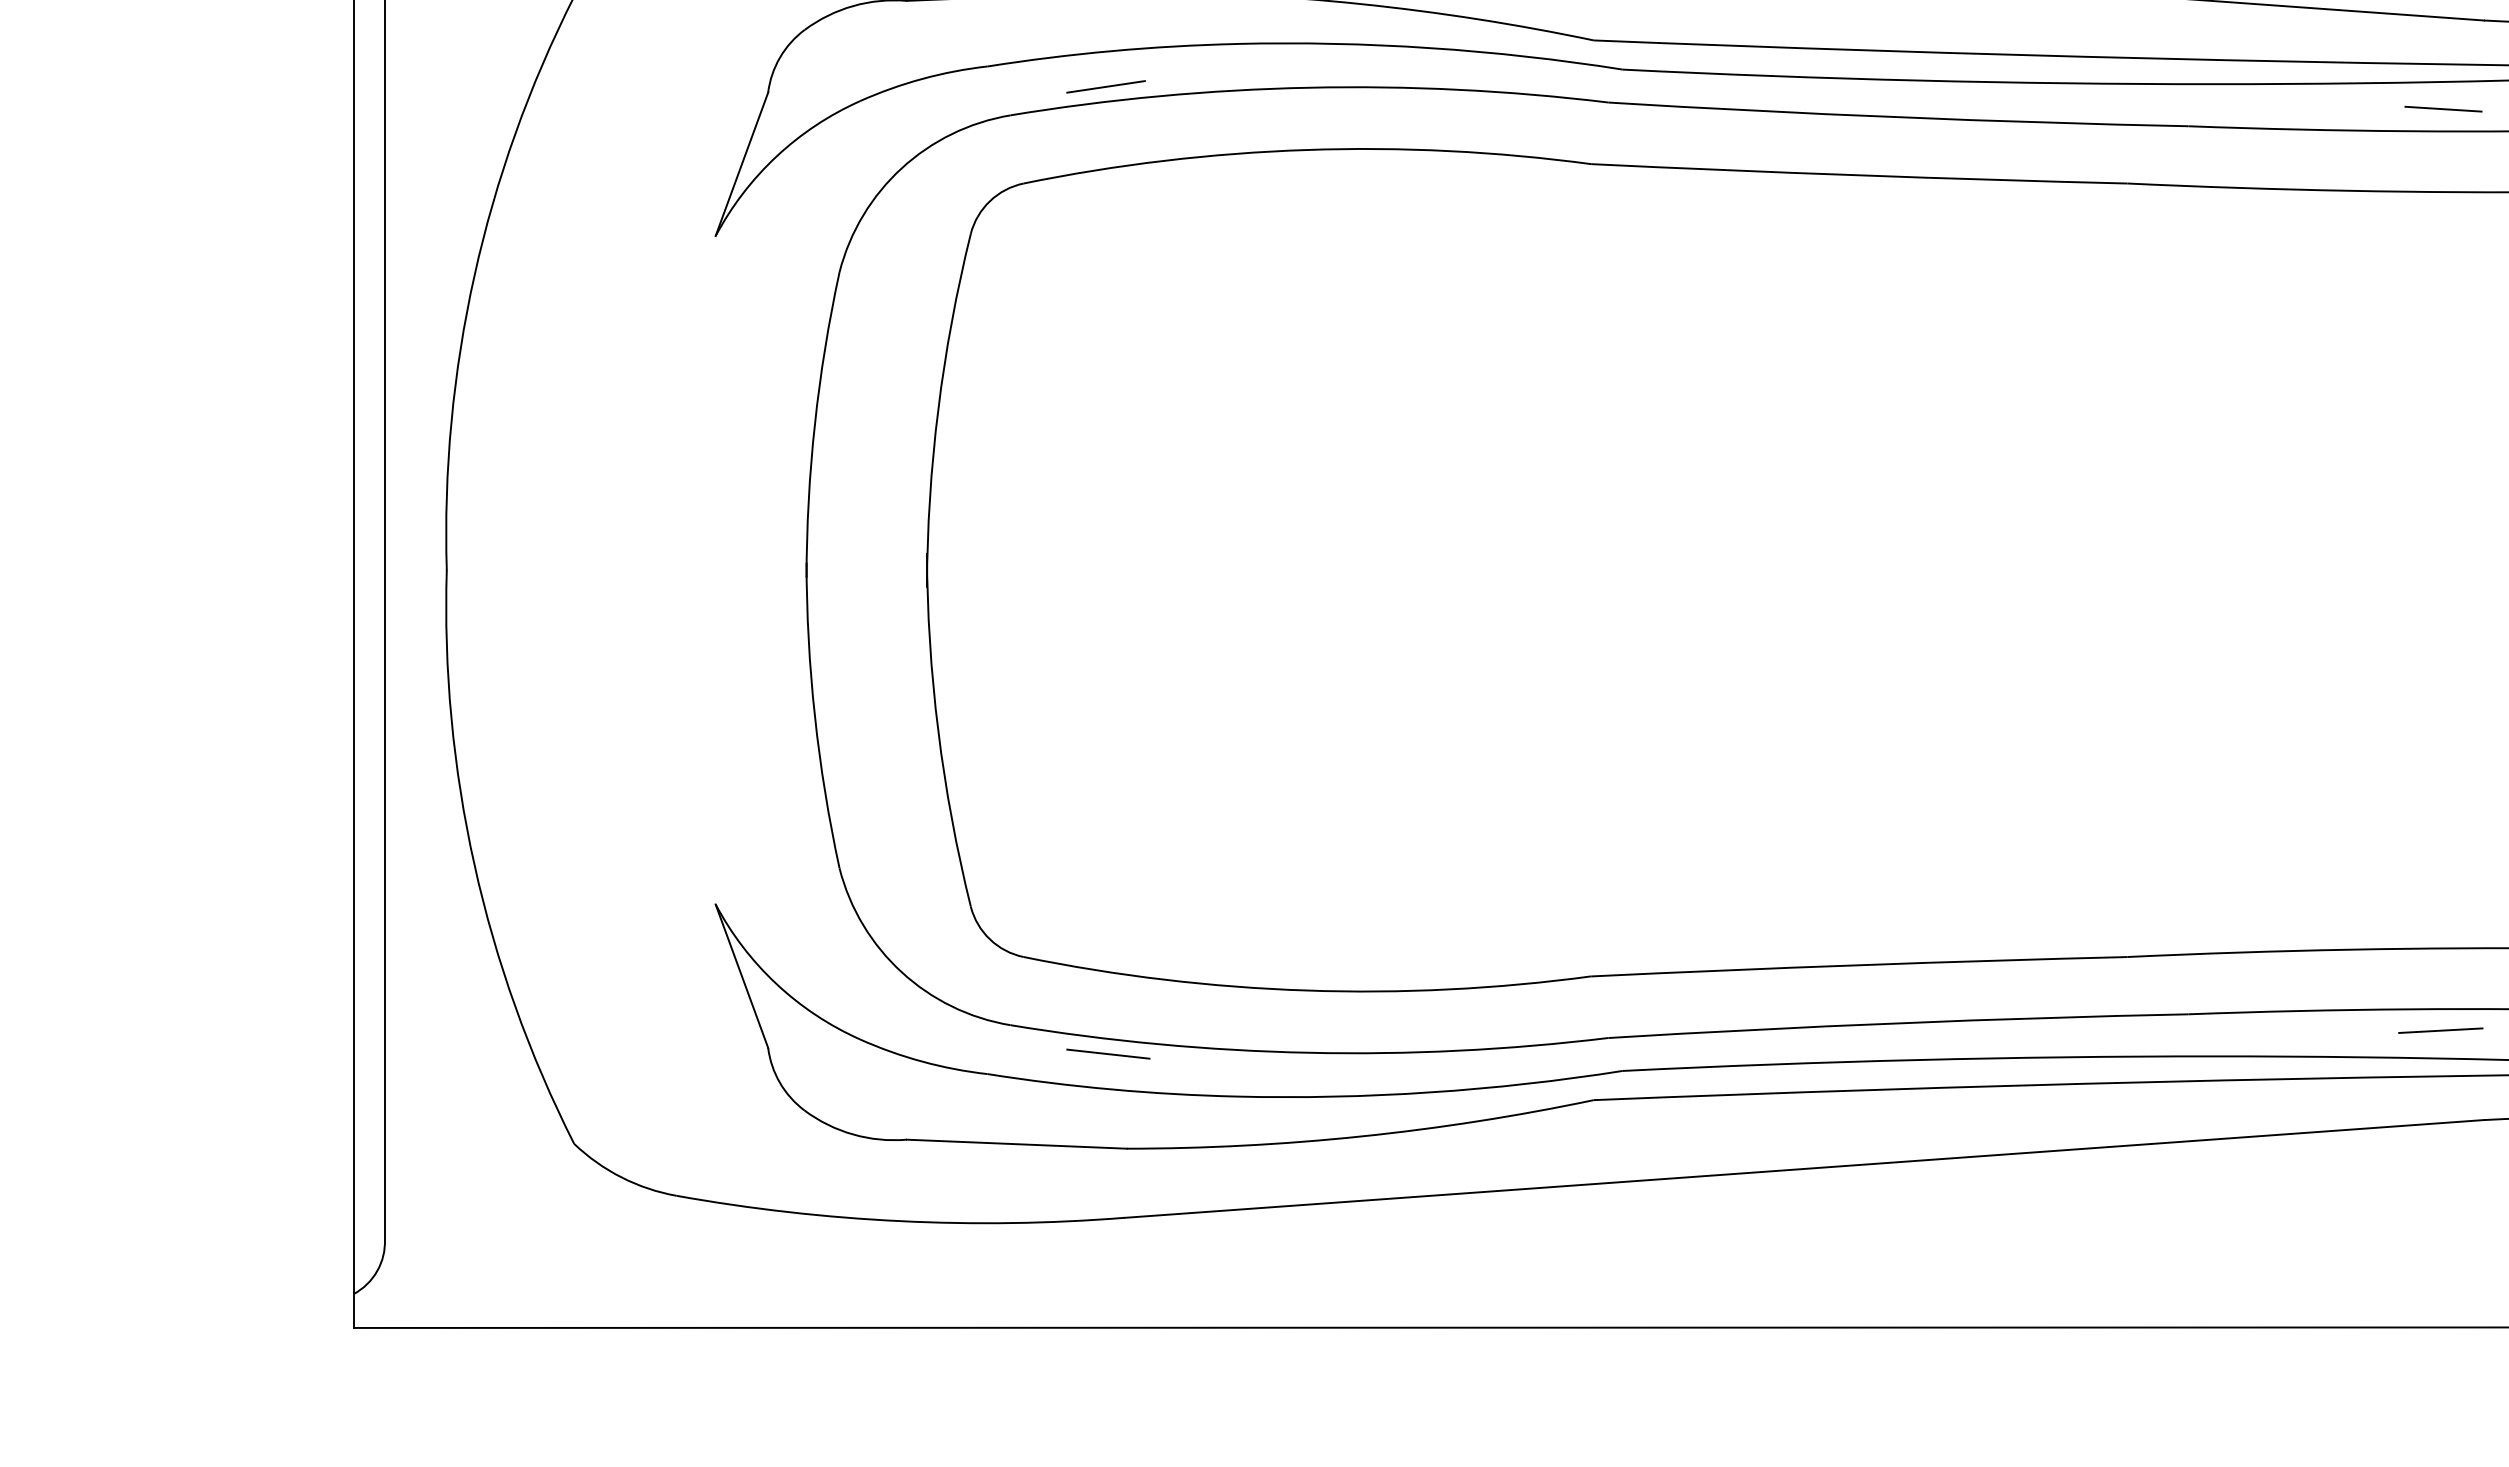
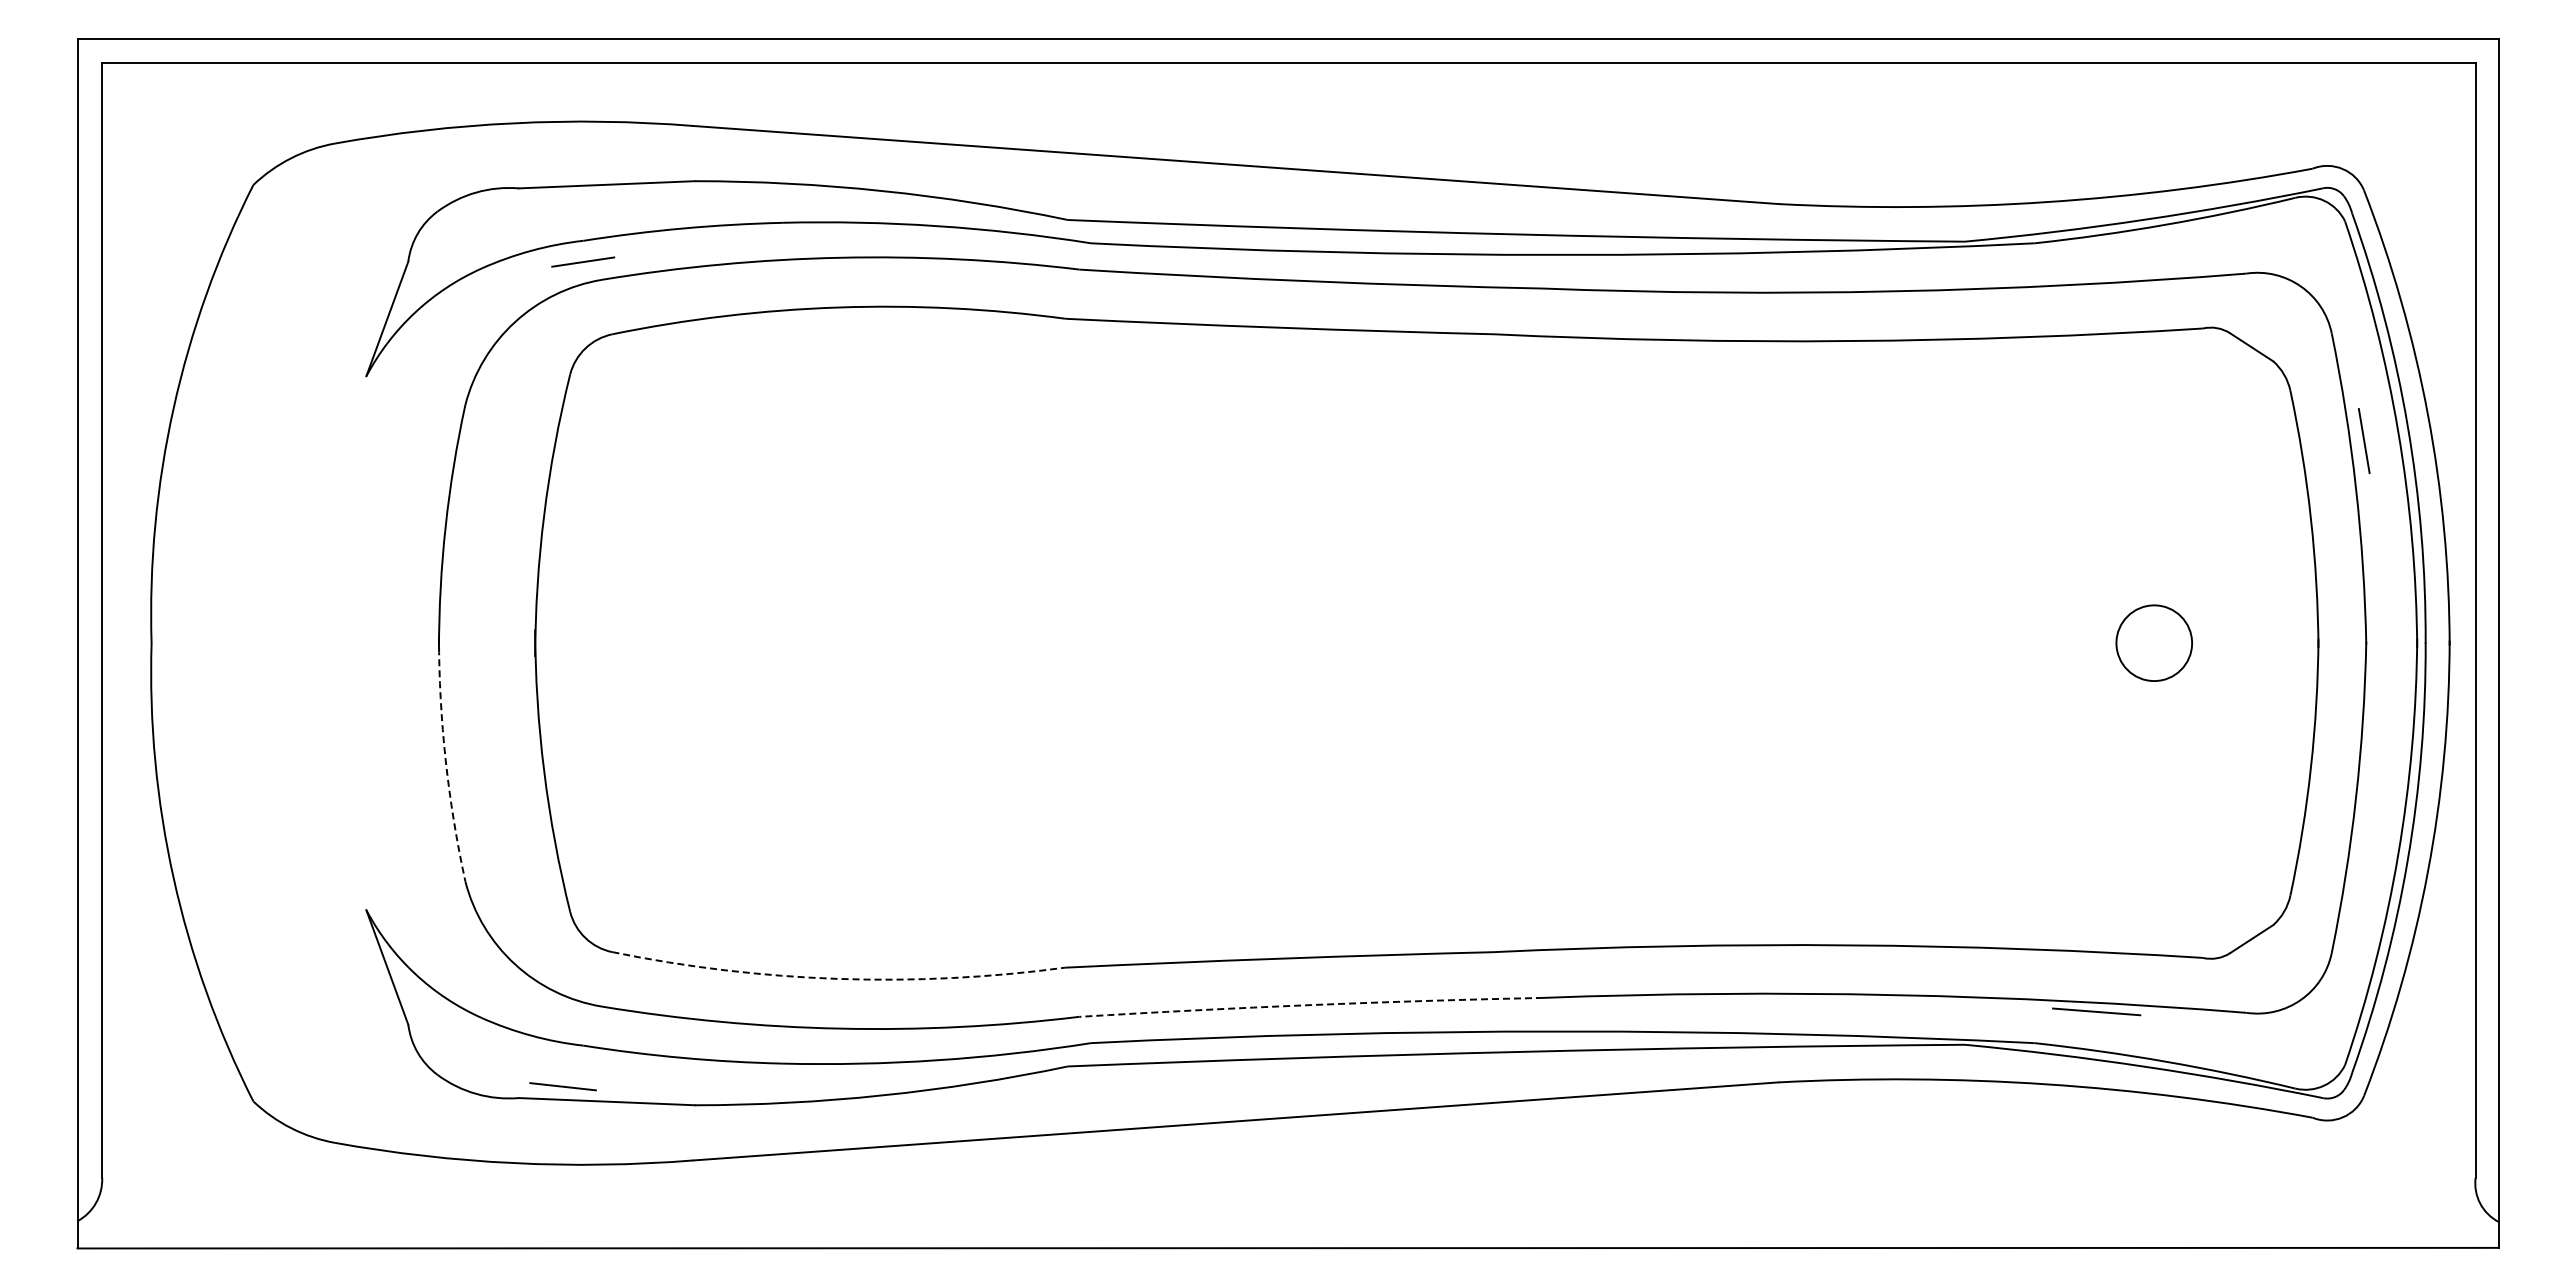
line: (1106, 86) -> (583, 261), moved
line: (2443, 108) -> (1746, 274), removed
arc: (814, 717) -> (445, 760), solid -> dashed
arc: (1306, 990) -> (838, 978), solid -> dashed
arc: (1898, 1023) -> (1311, 1005), solid -> dashed
line: (2440, 1030) -> (1744, 1010), removed
line: (1107, 1053) -> (562, 1086), moved

